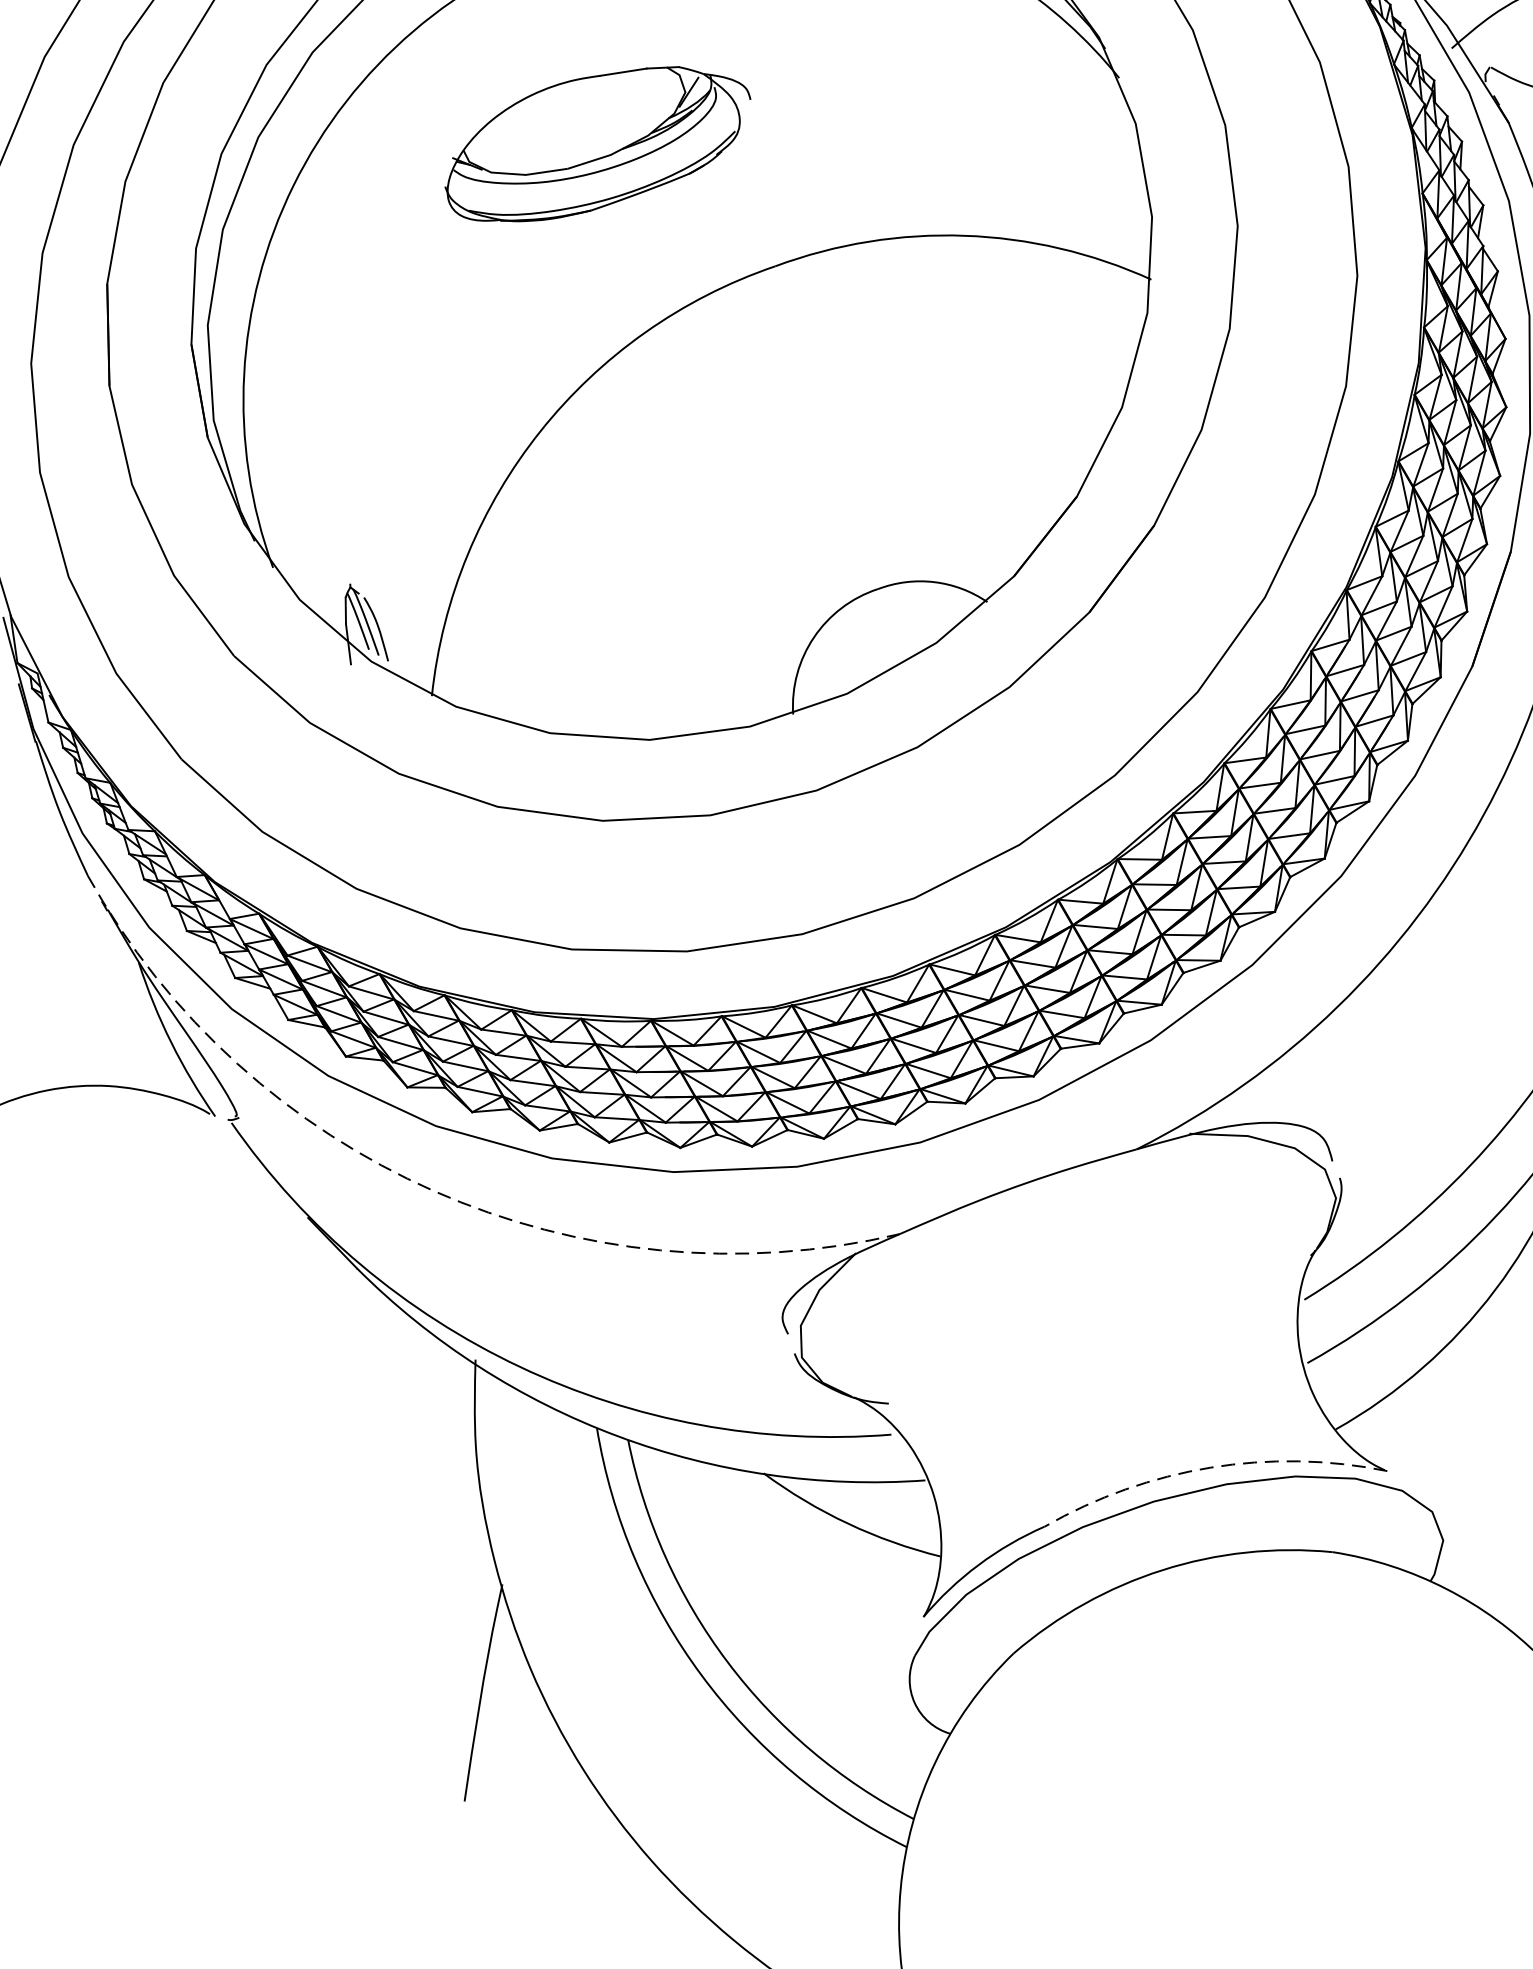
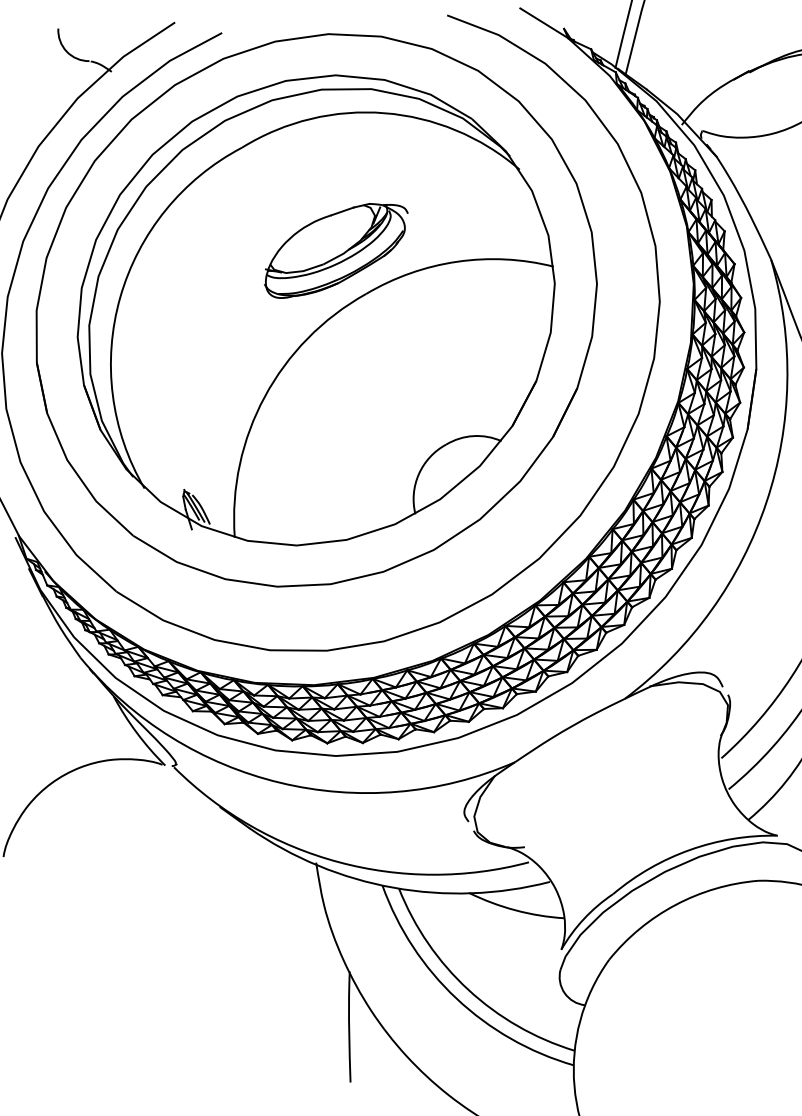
part: (597, 146) -> (336, 250), moved
arc: (434, 1190) -> (280, 782), dashed -> solid
arc: (1211, 1466) -> (690, 849), dashed -> solid

